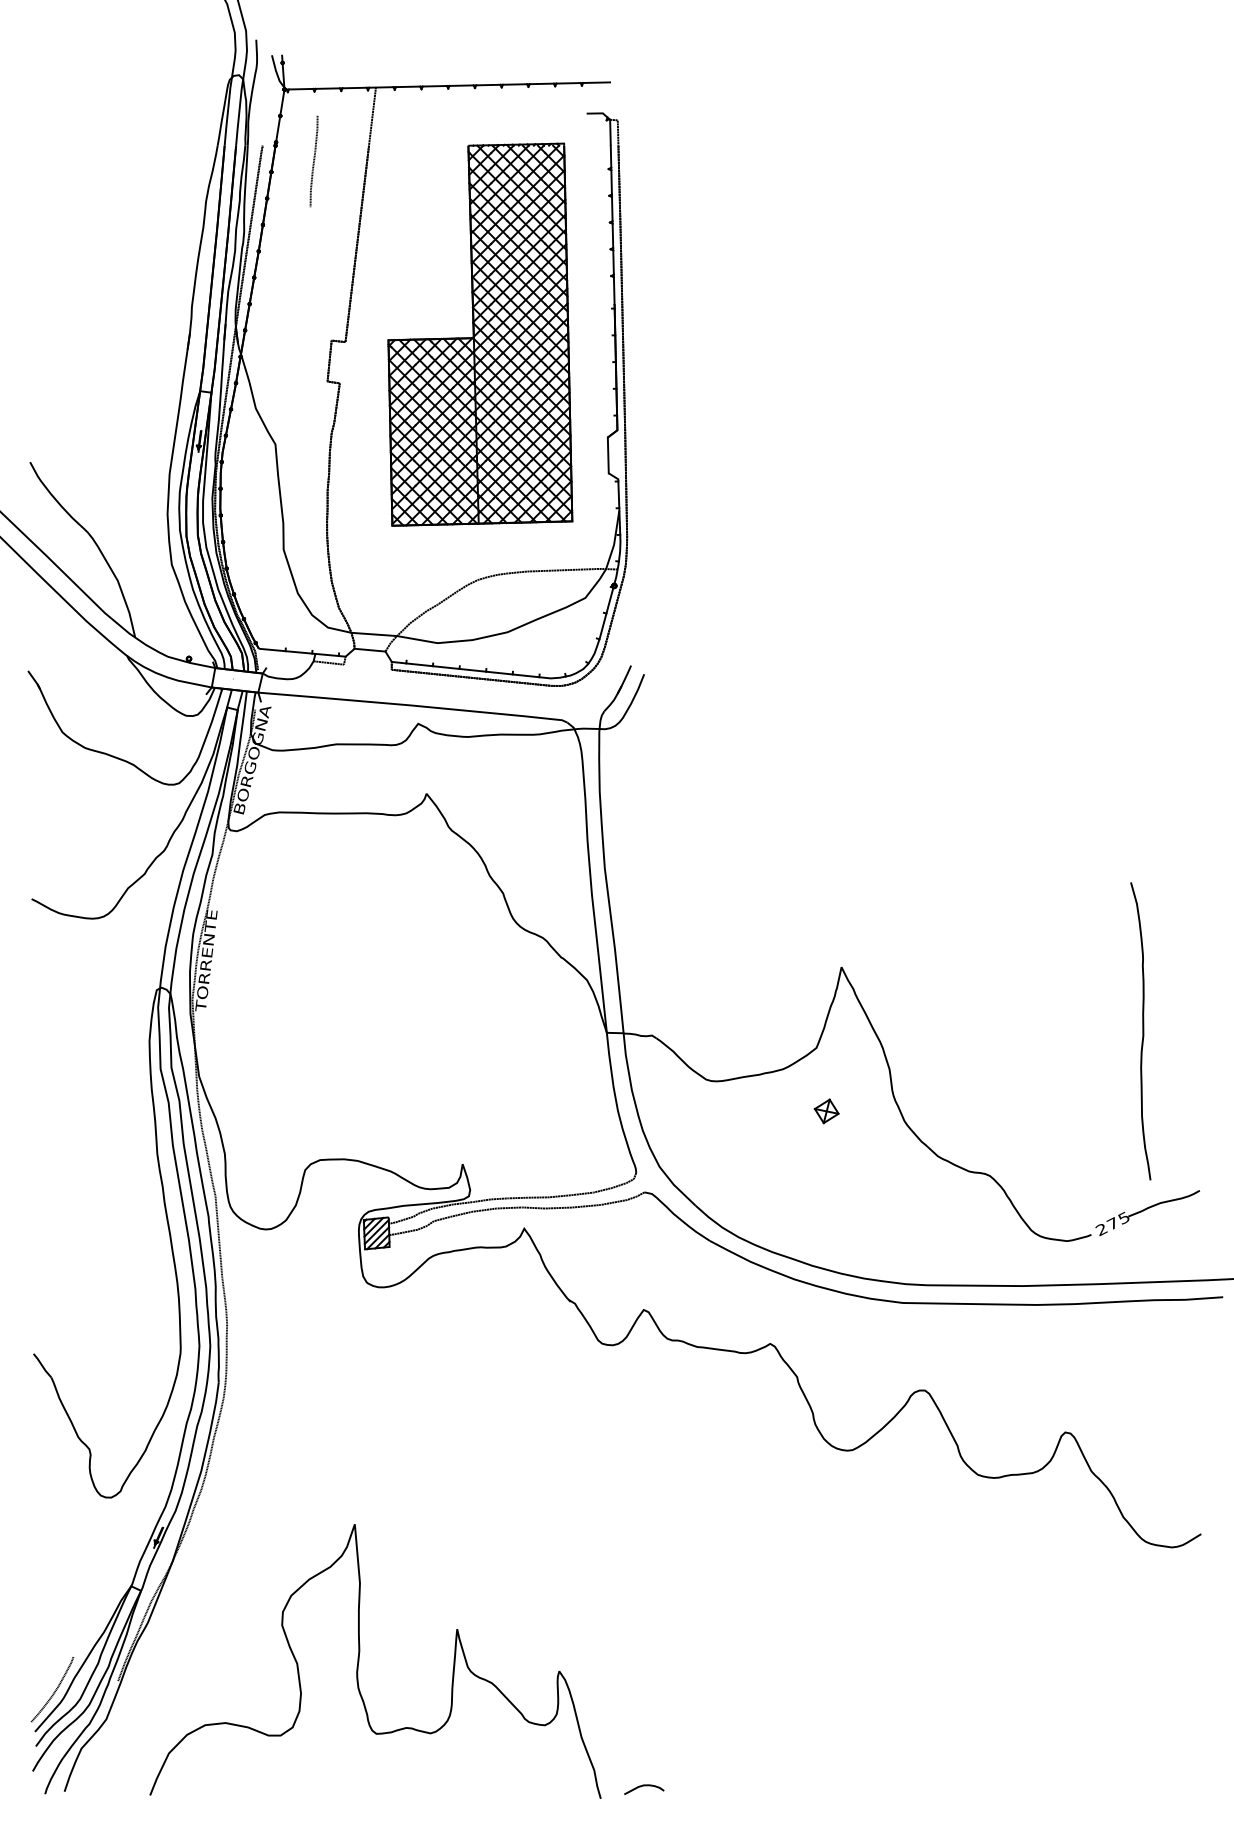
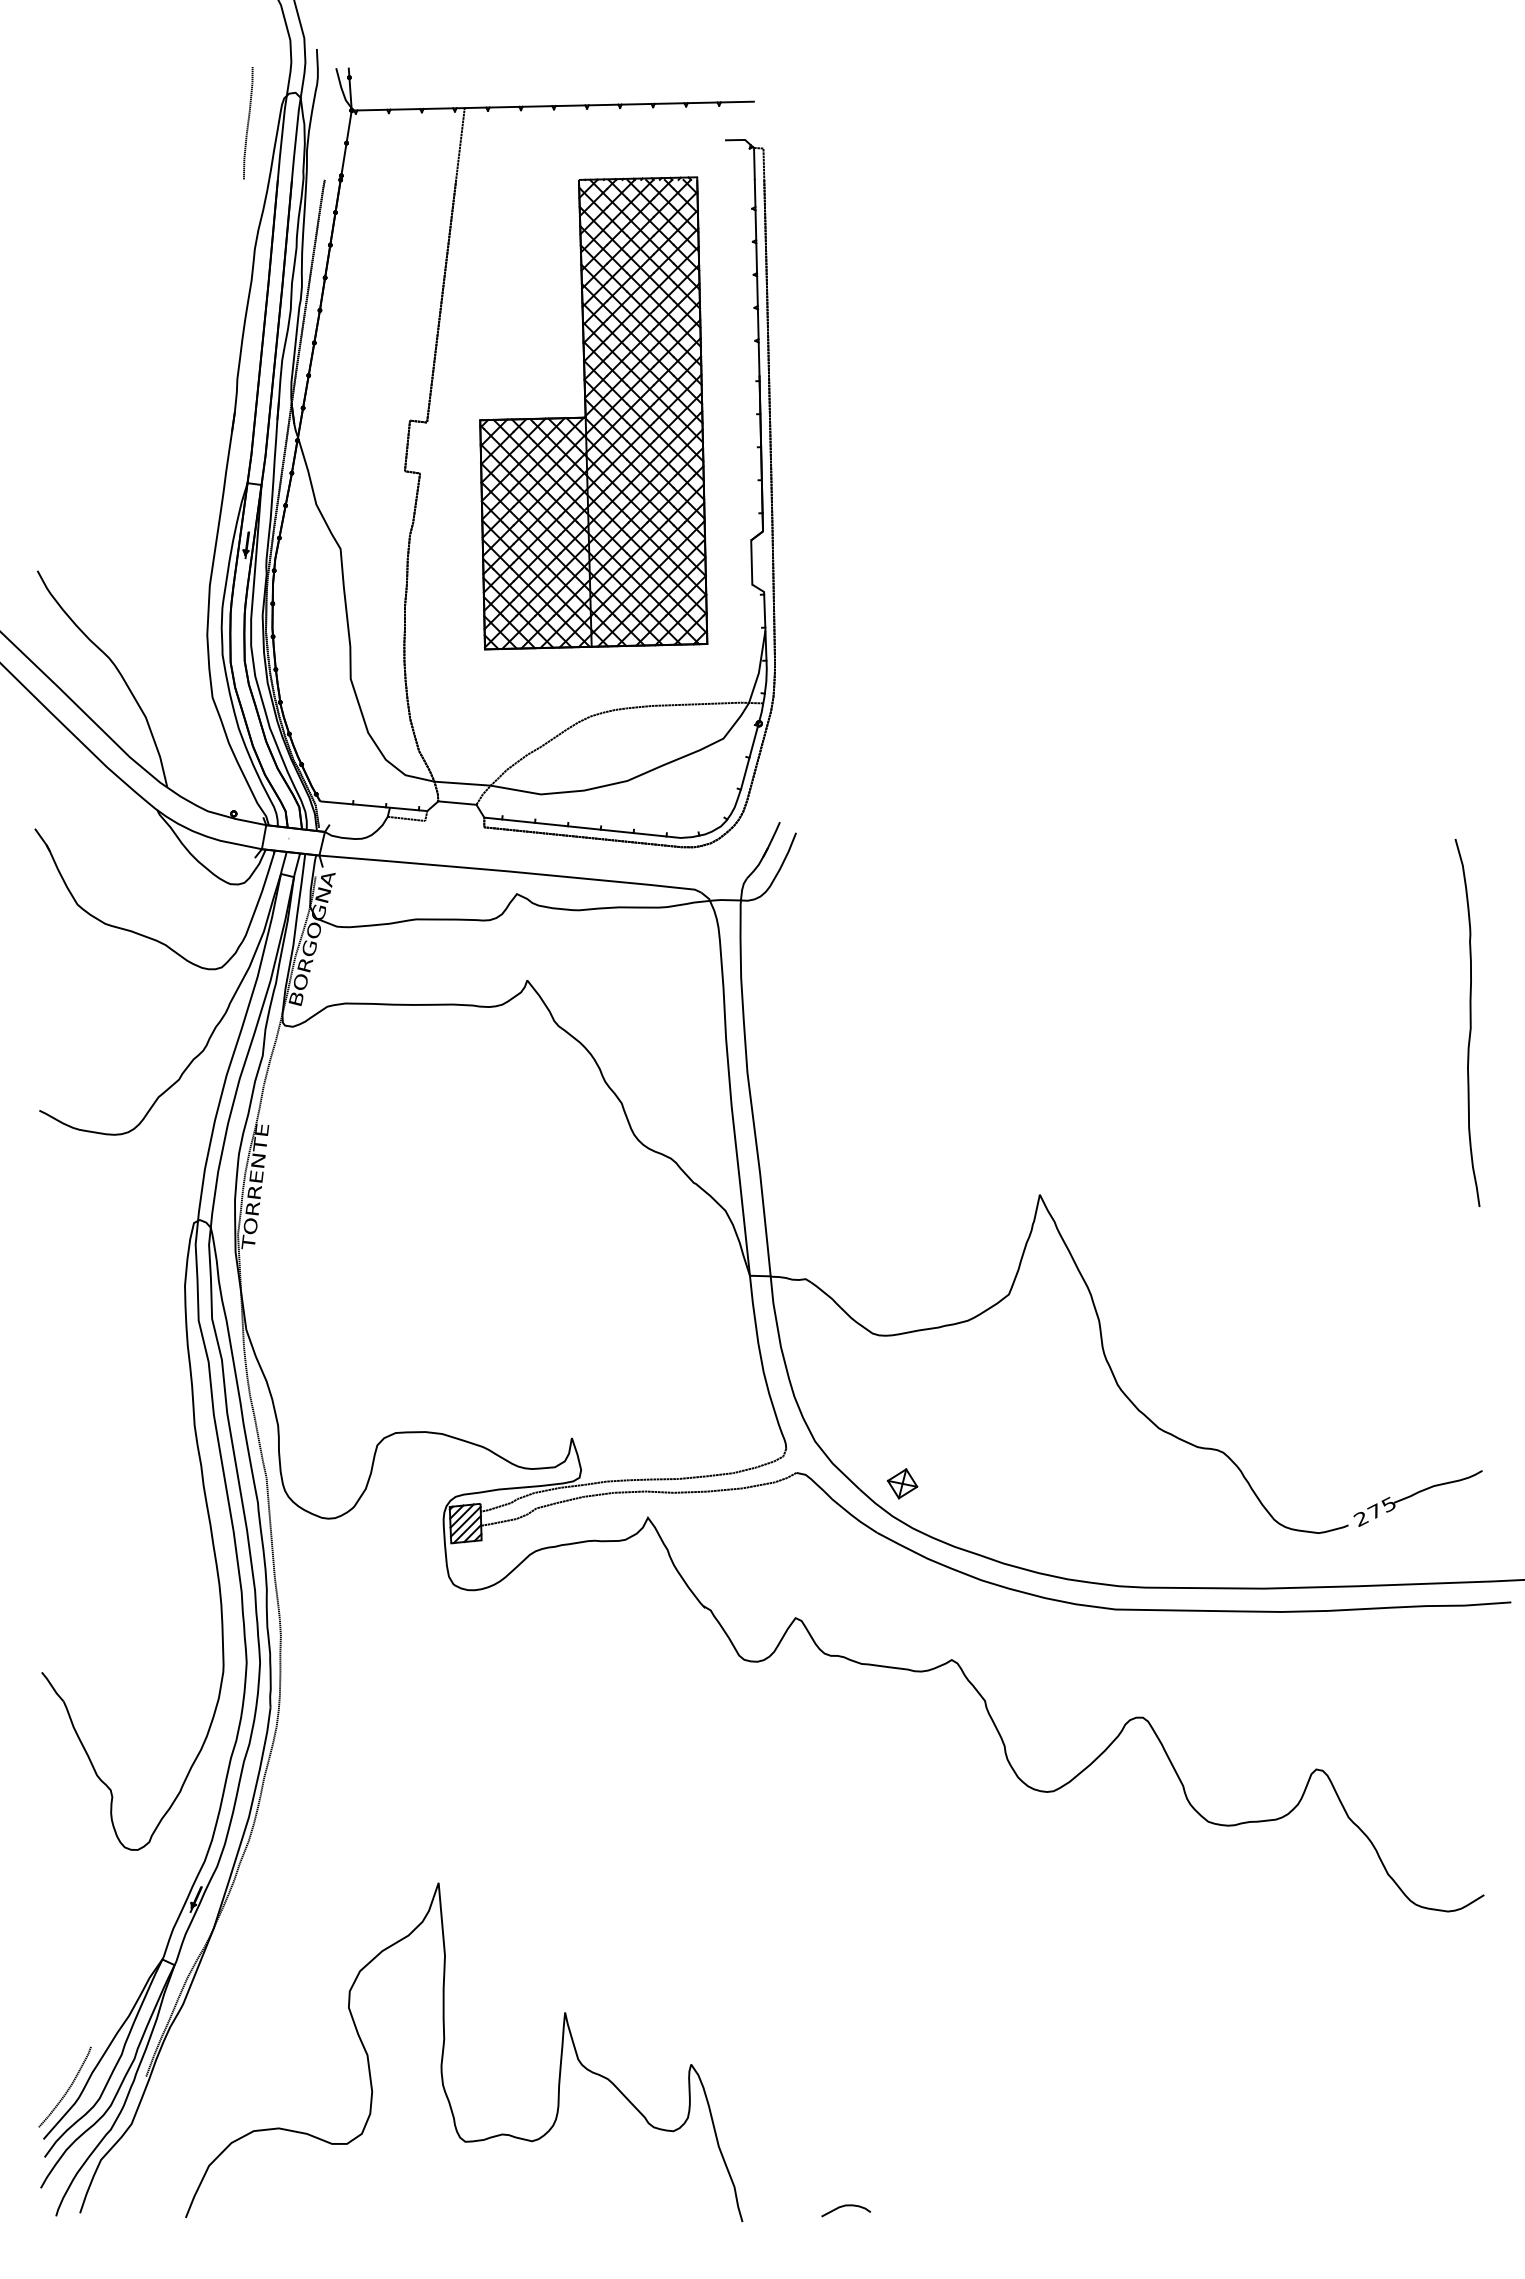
curve: (314, 161) -> (248, 123), moved
curve: (1142, 1030) -> (1469, 1022), moved
part: (826, 1111) -> (902, 1483), moved
curve: (644, 1786) -> (846, 2206), moved

